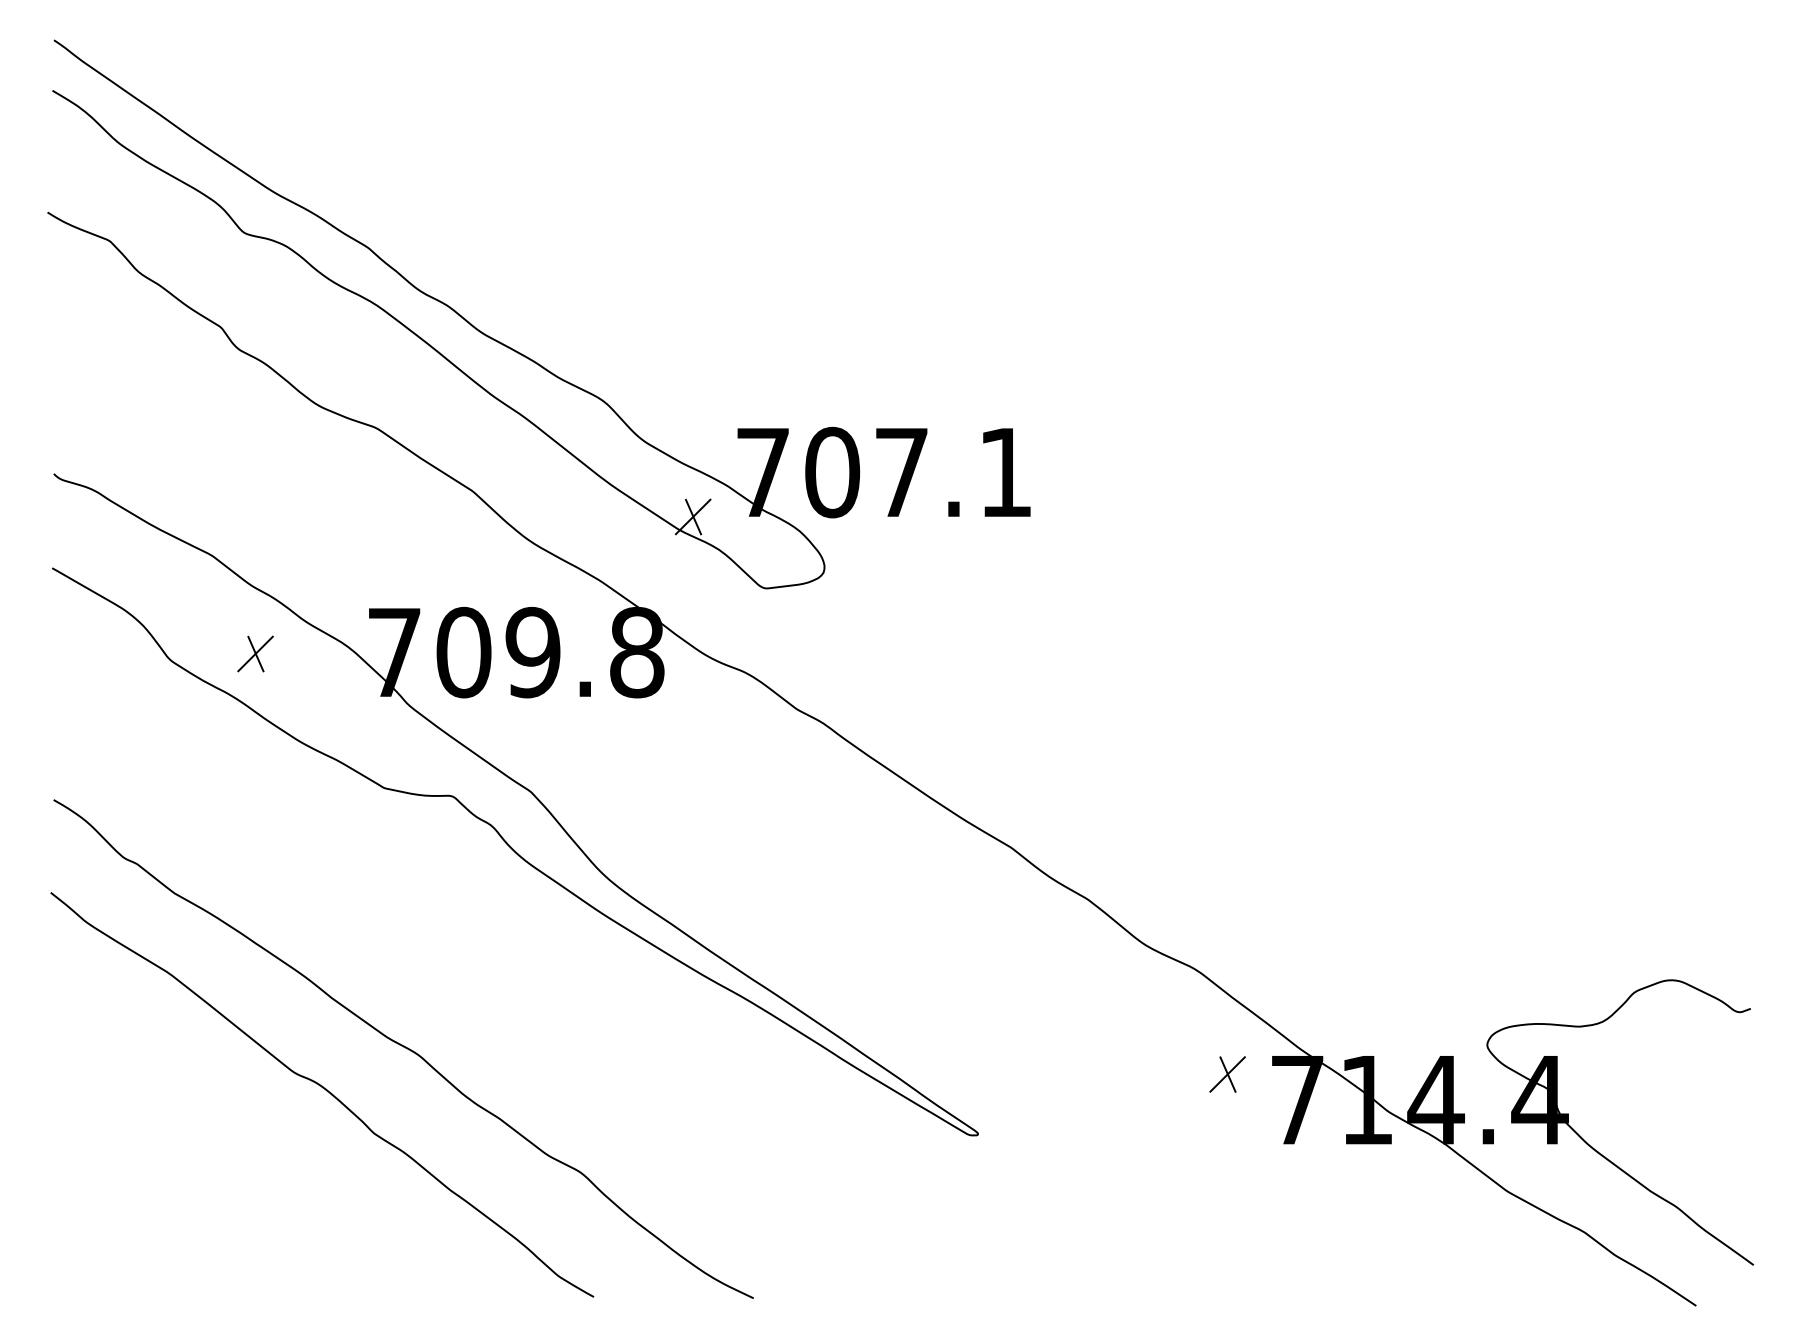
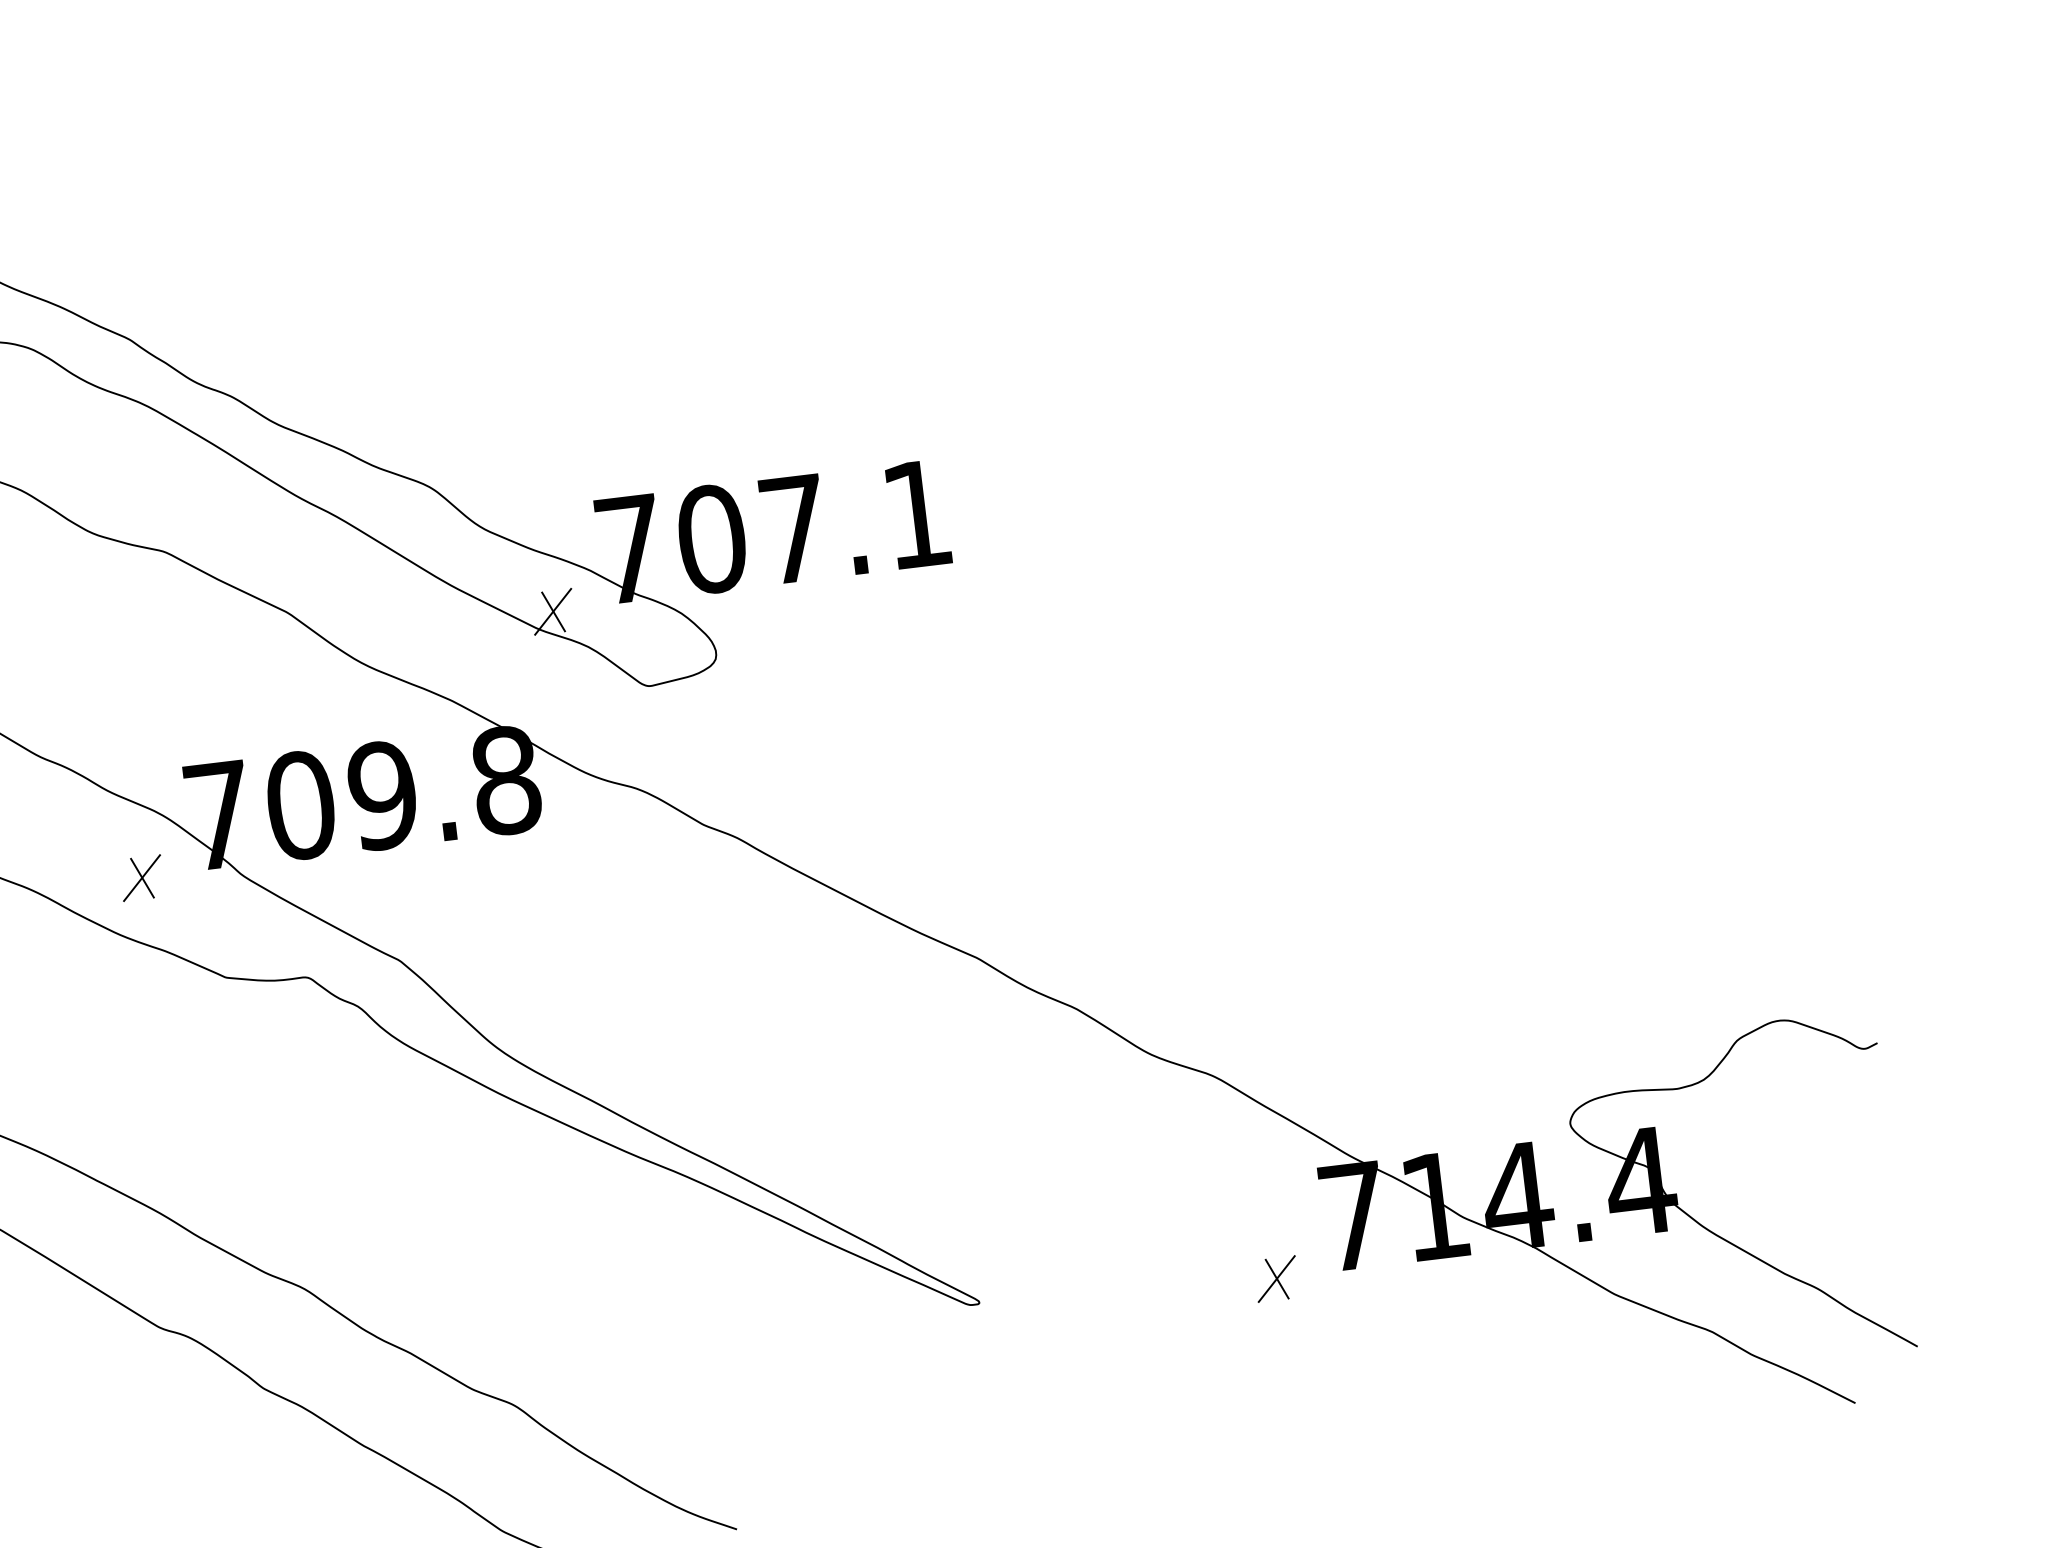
part: (255, 653) -> (141, 877), moved
part: (1227, 1074) -> (1276, 1279), moved

